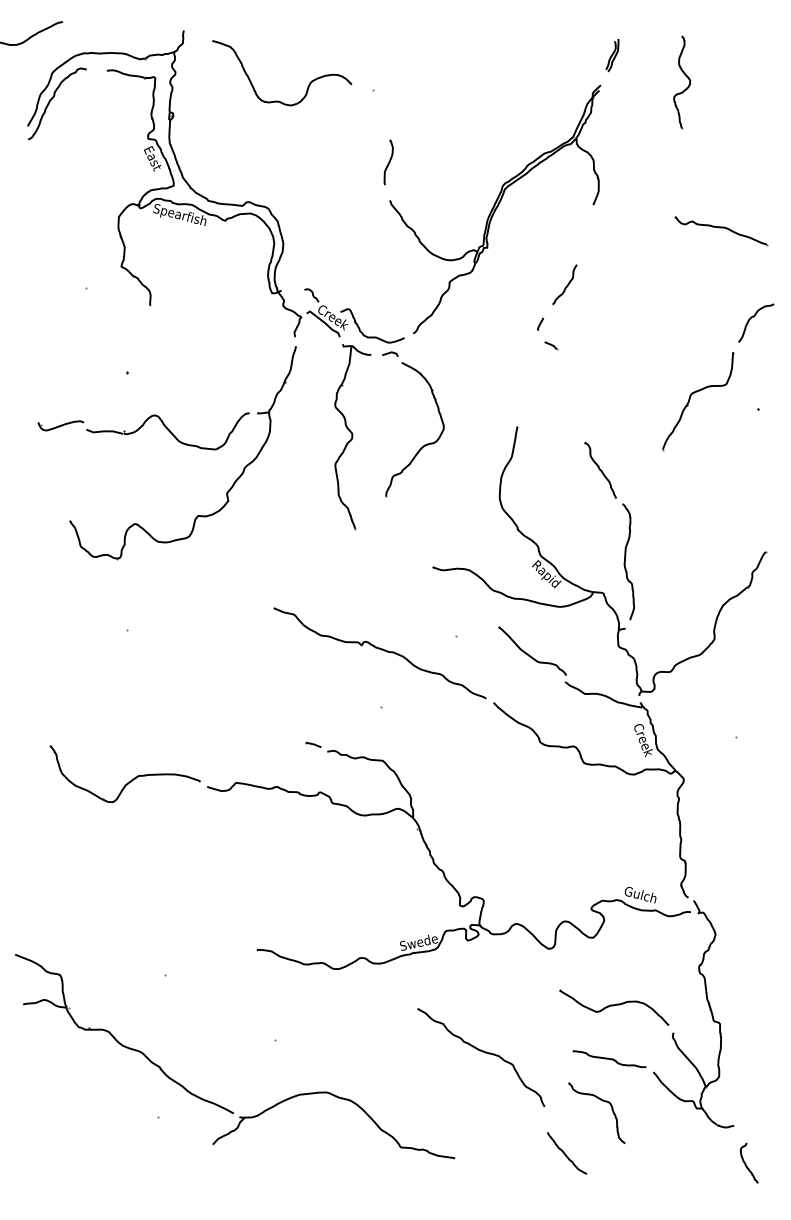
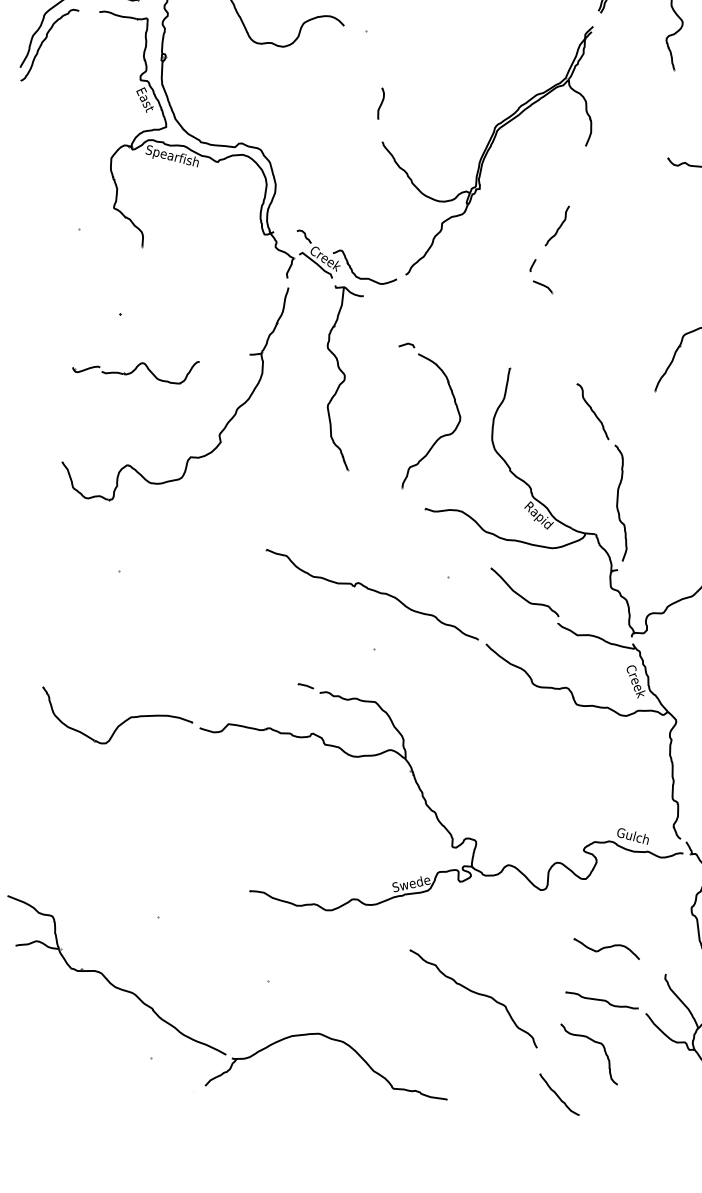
part: (388, 162) -> (380, 103), size x0.7
part: (551, 345) -> (543, 286), size x1.6
part: (143, 431) -> (135, 372), size x0.6
part: (424, 444) -> (440, 435), moved
part: (614, 1007) -> (606, 948), size x0.6

